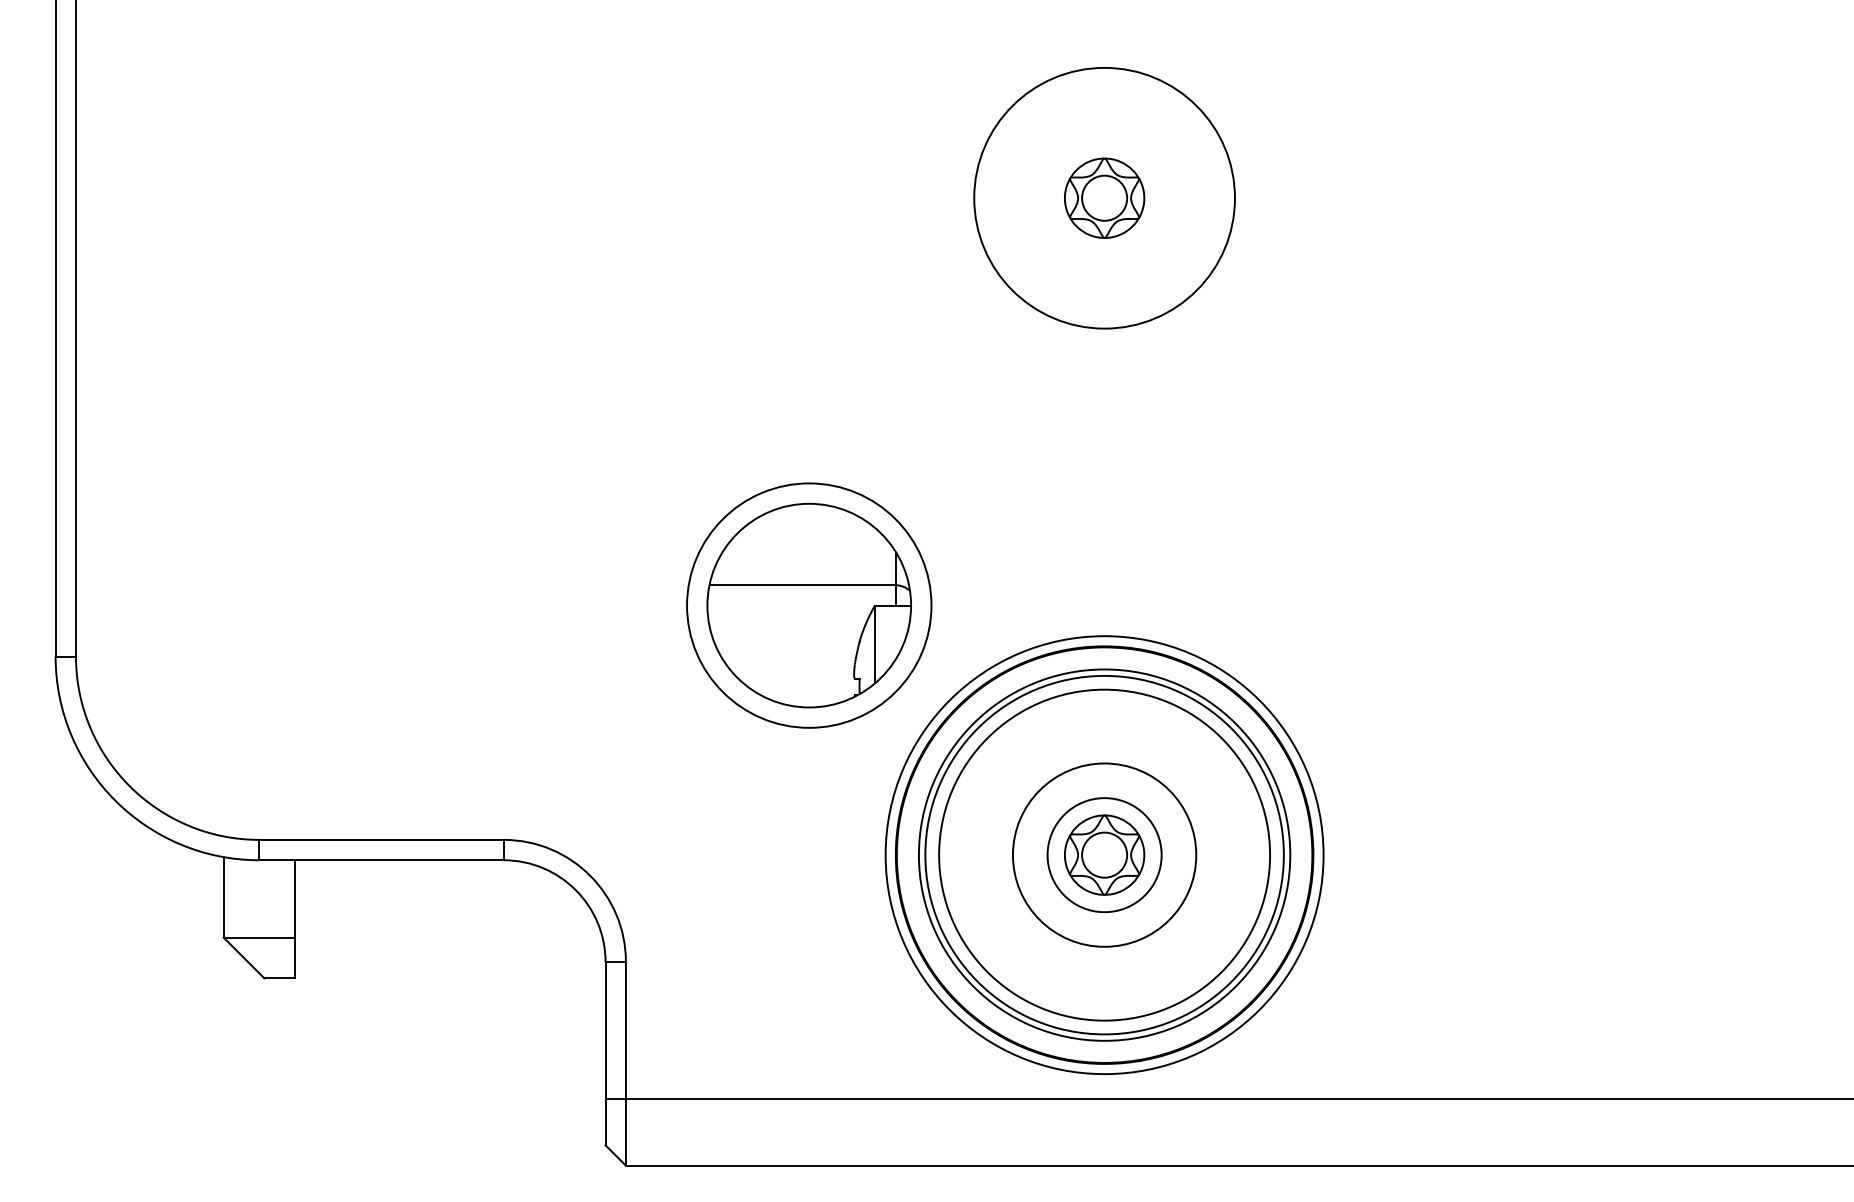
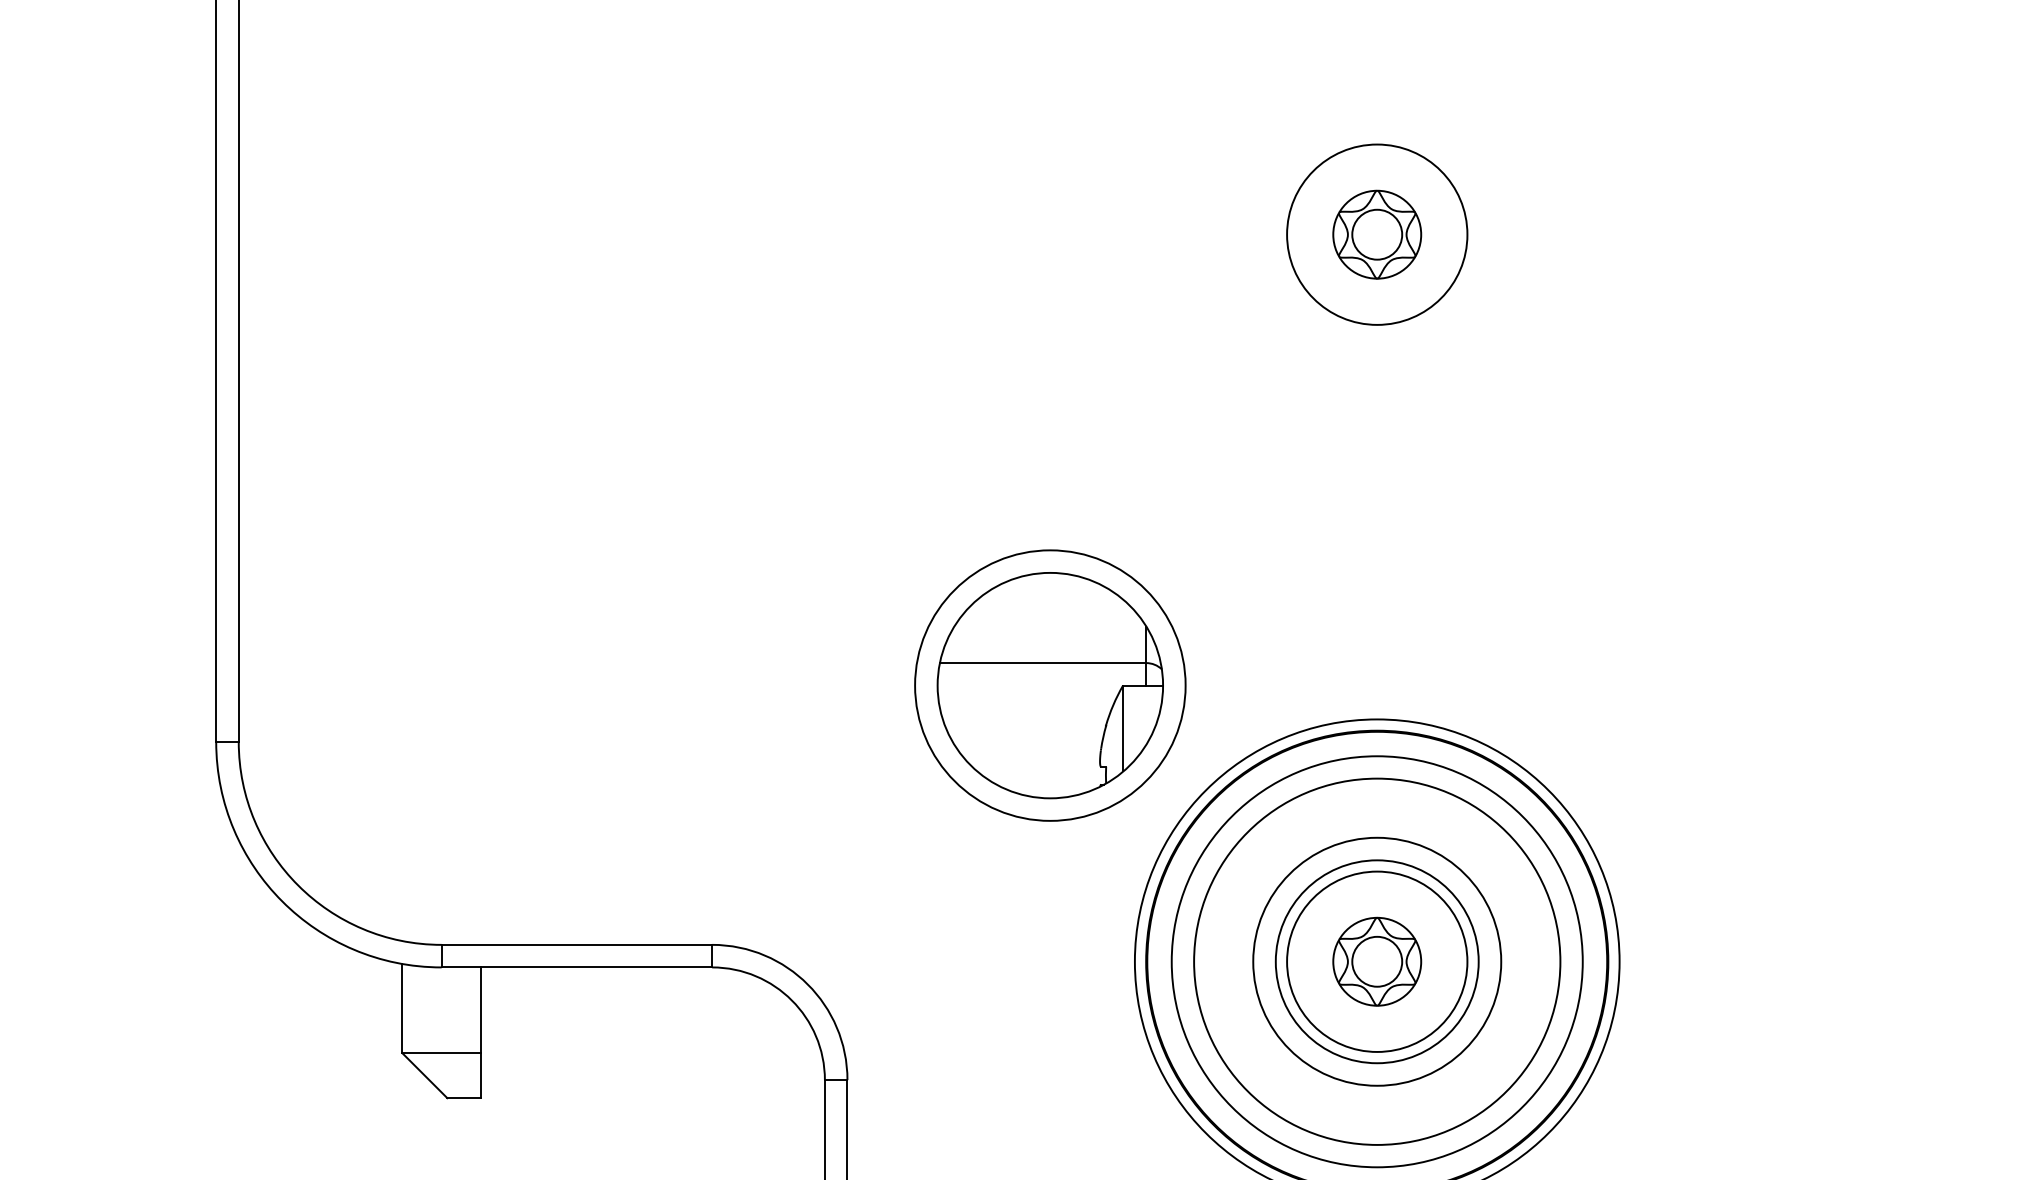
circle: (1104, 197) -> (1377, 233), size x0.62
circle: (1104, 854) -> (1377, 961), size x1.43
circle: (1104, 855) -> (1377, 962), size x0.62

